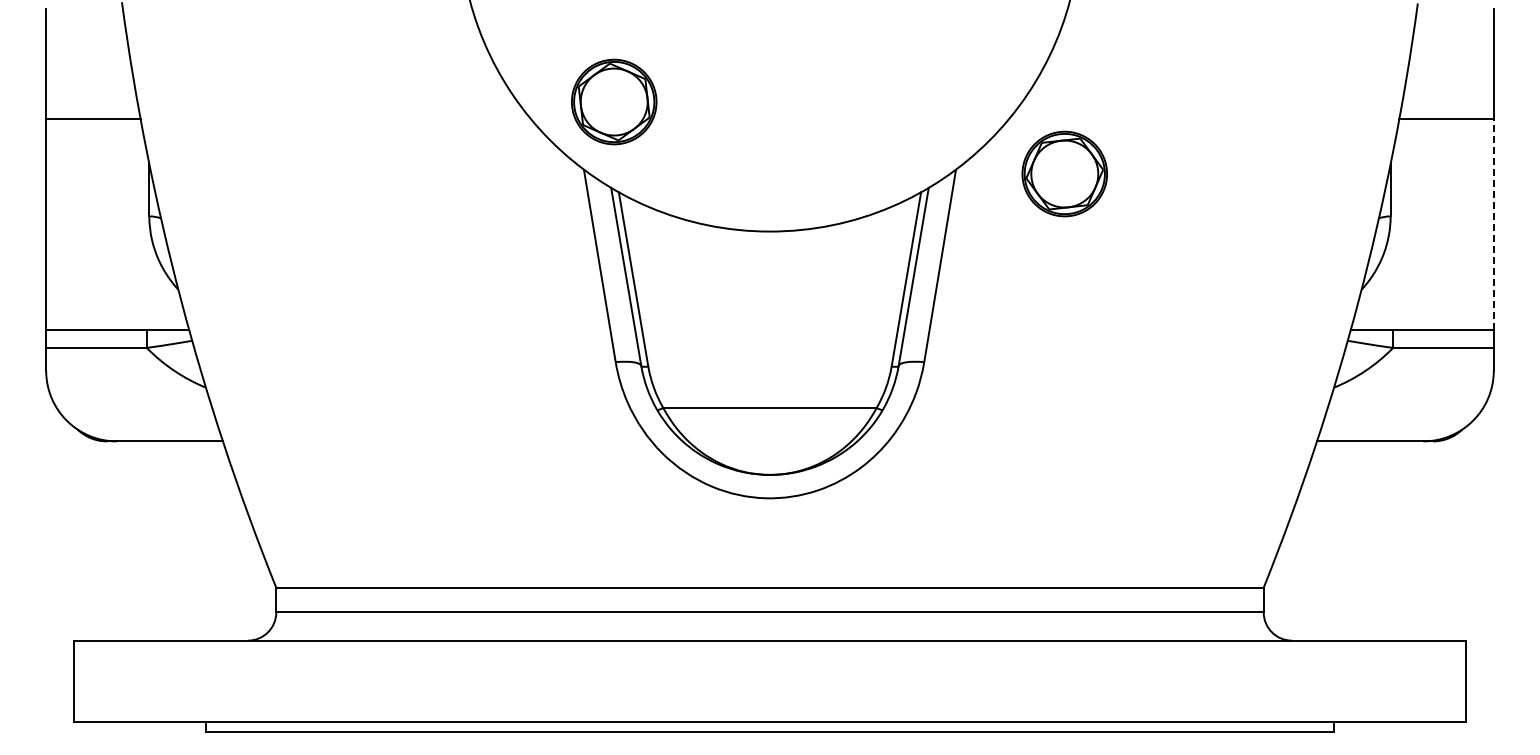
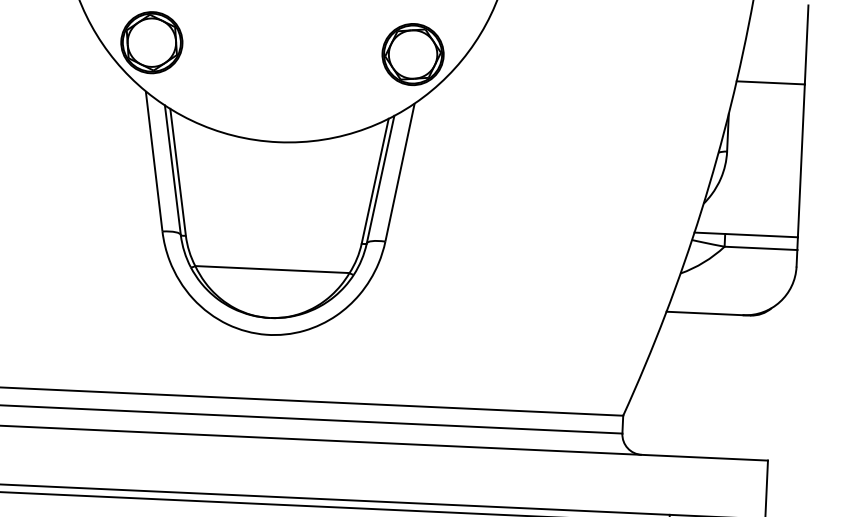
part: (614, 101) -> (152, 42), moved
part: (1064, 173) -> (412, 54), moved
line: (1493, 224) -> (801, 160), dashed -> solid

